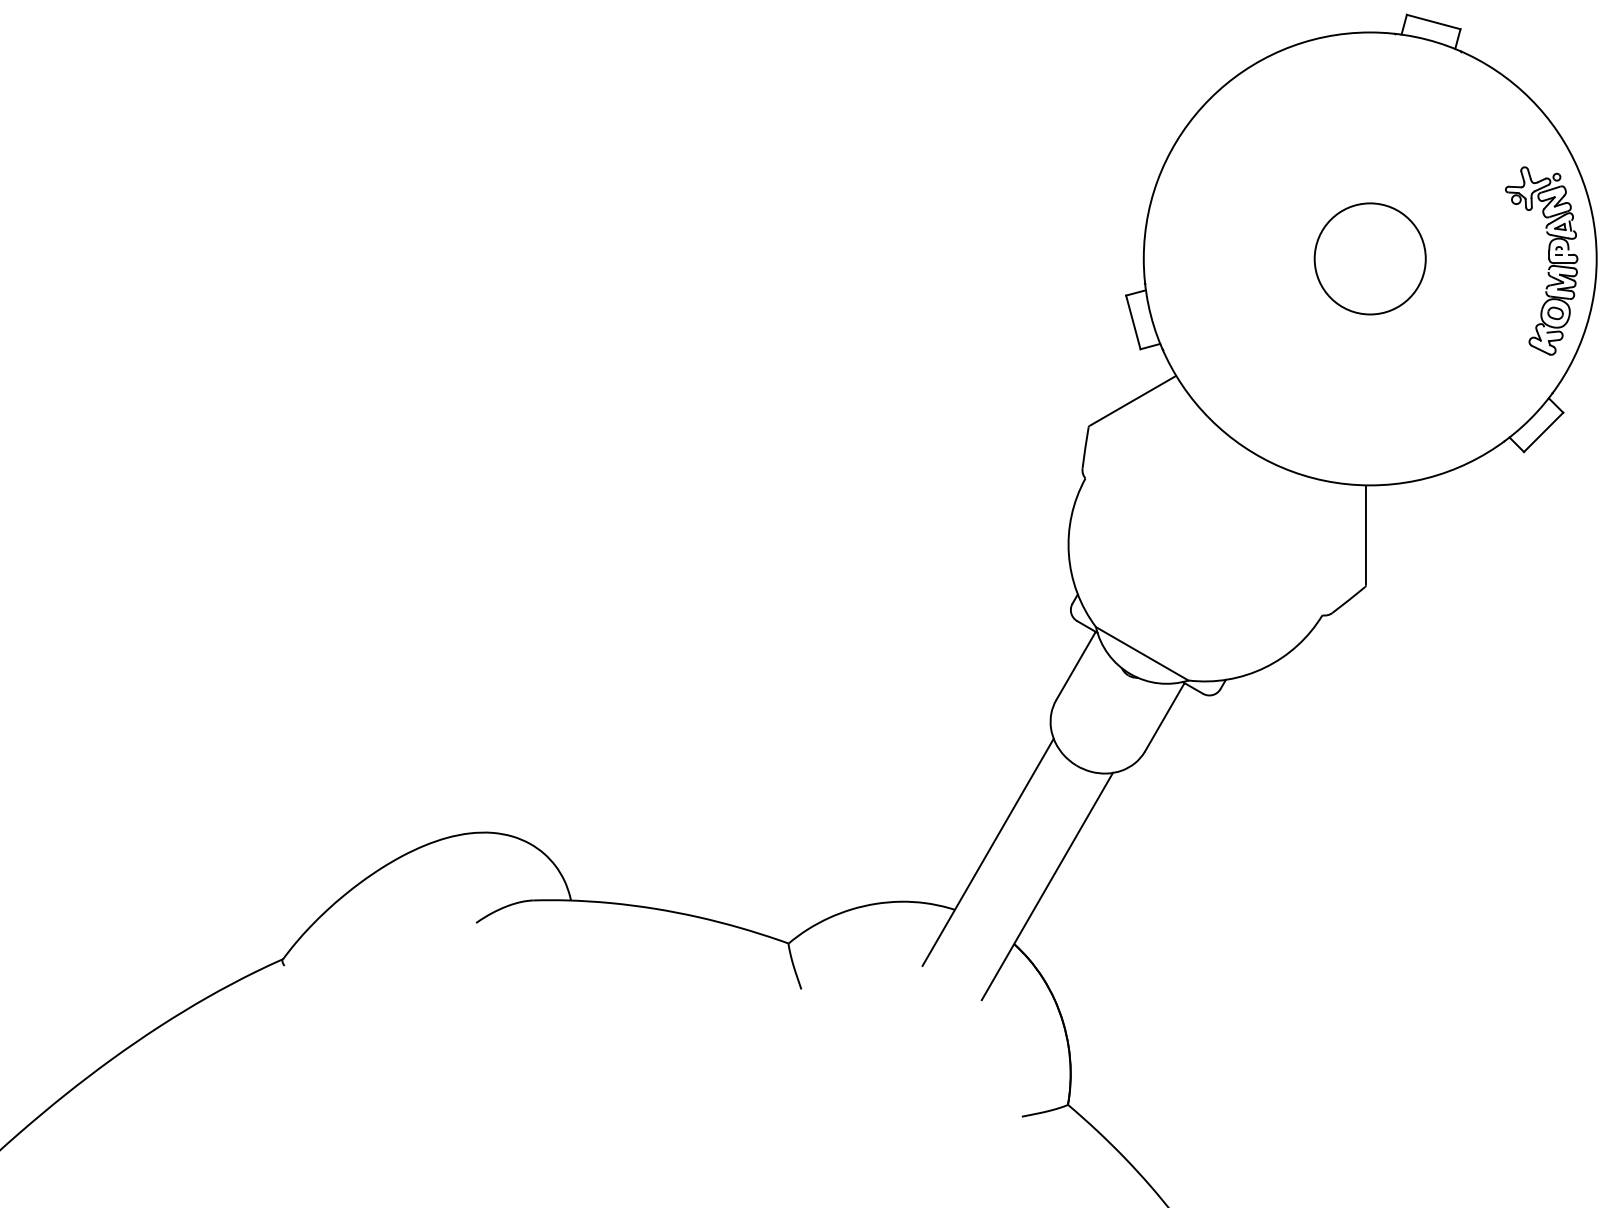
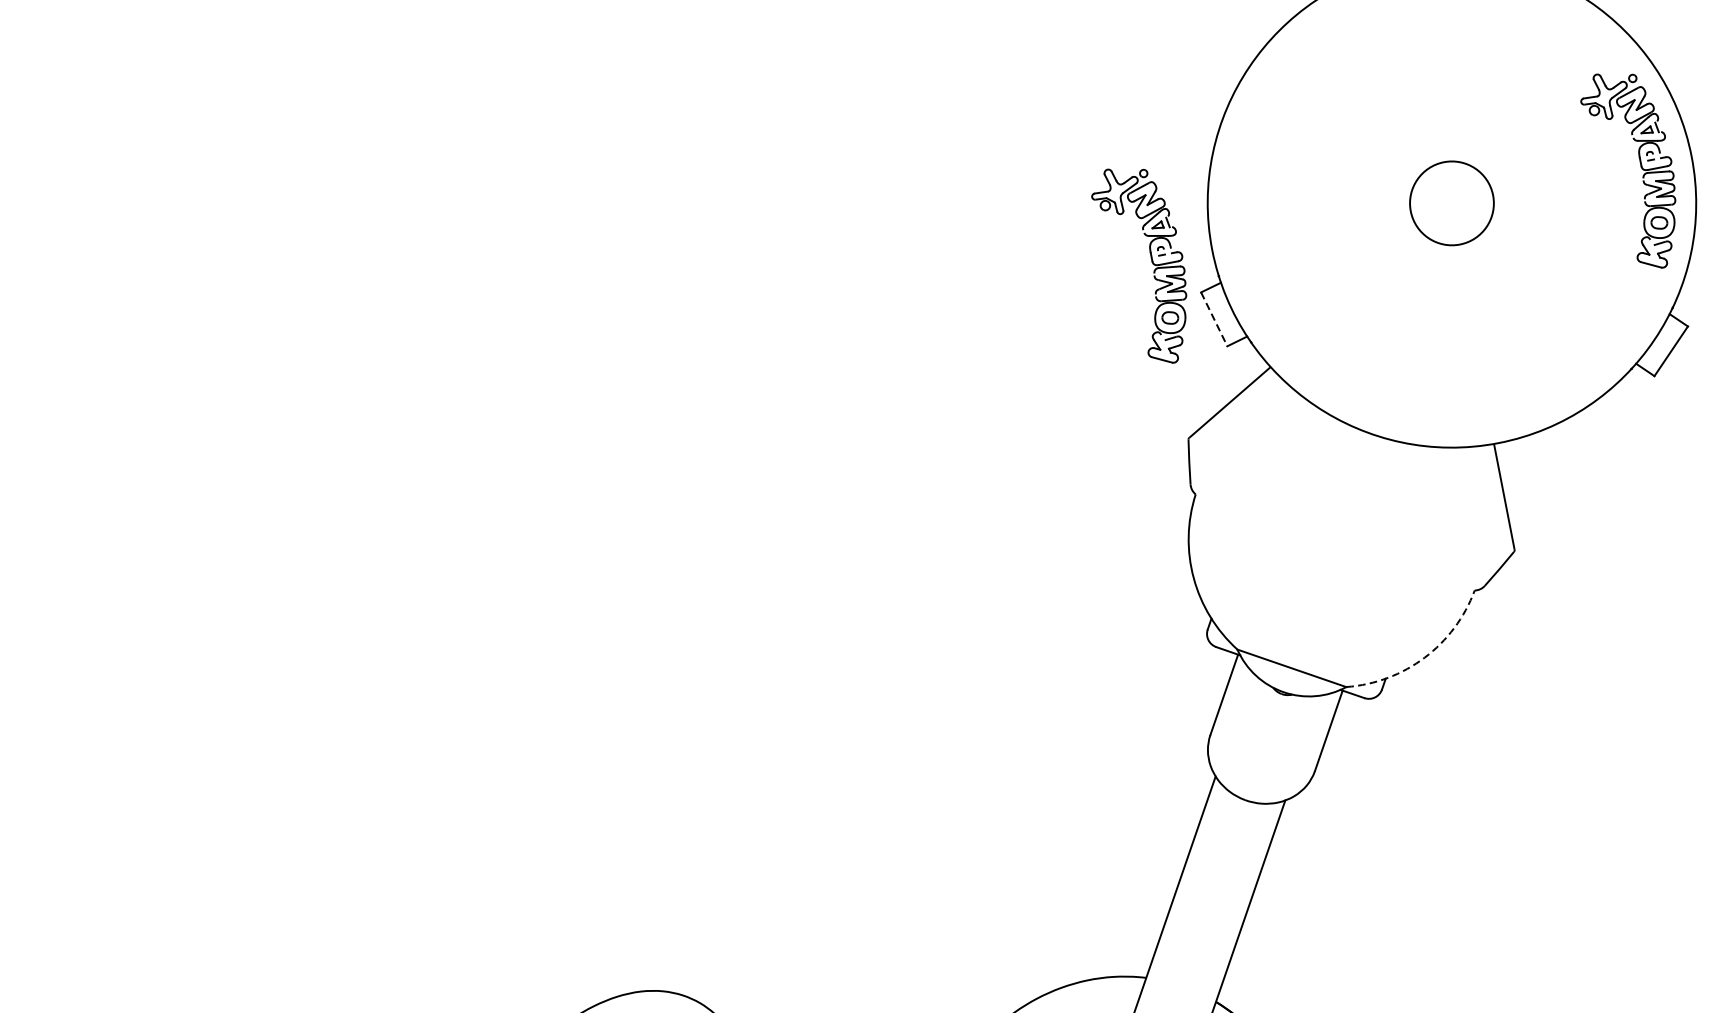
circle: (1369, 258) -> (1451, 203), size x0.7
part: (1086, 260) -> (1151, 263), added
line: (1133, 322) -> (1214, 319), solid -> dashed
arc: (1265, 667) -> (1425, 657), solid -> dashed

